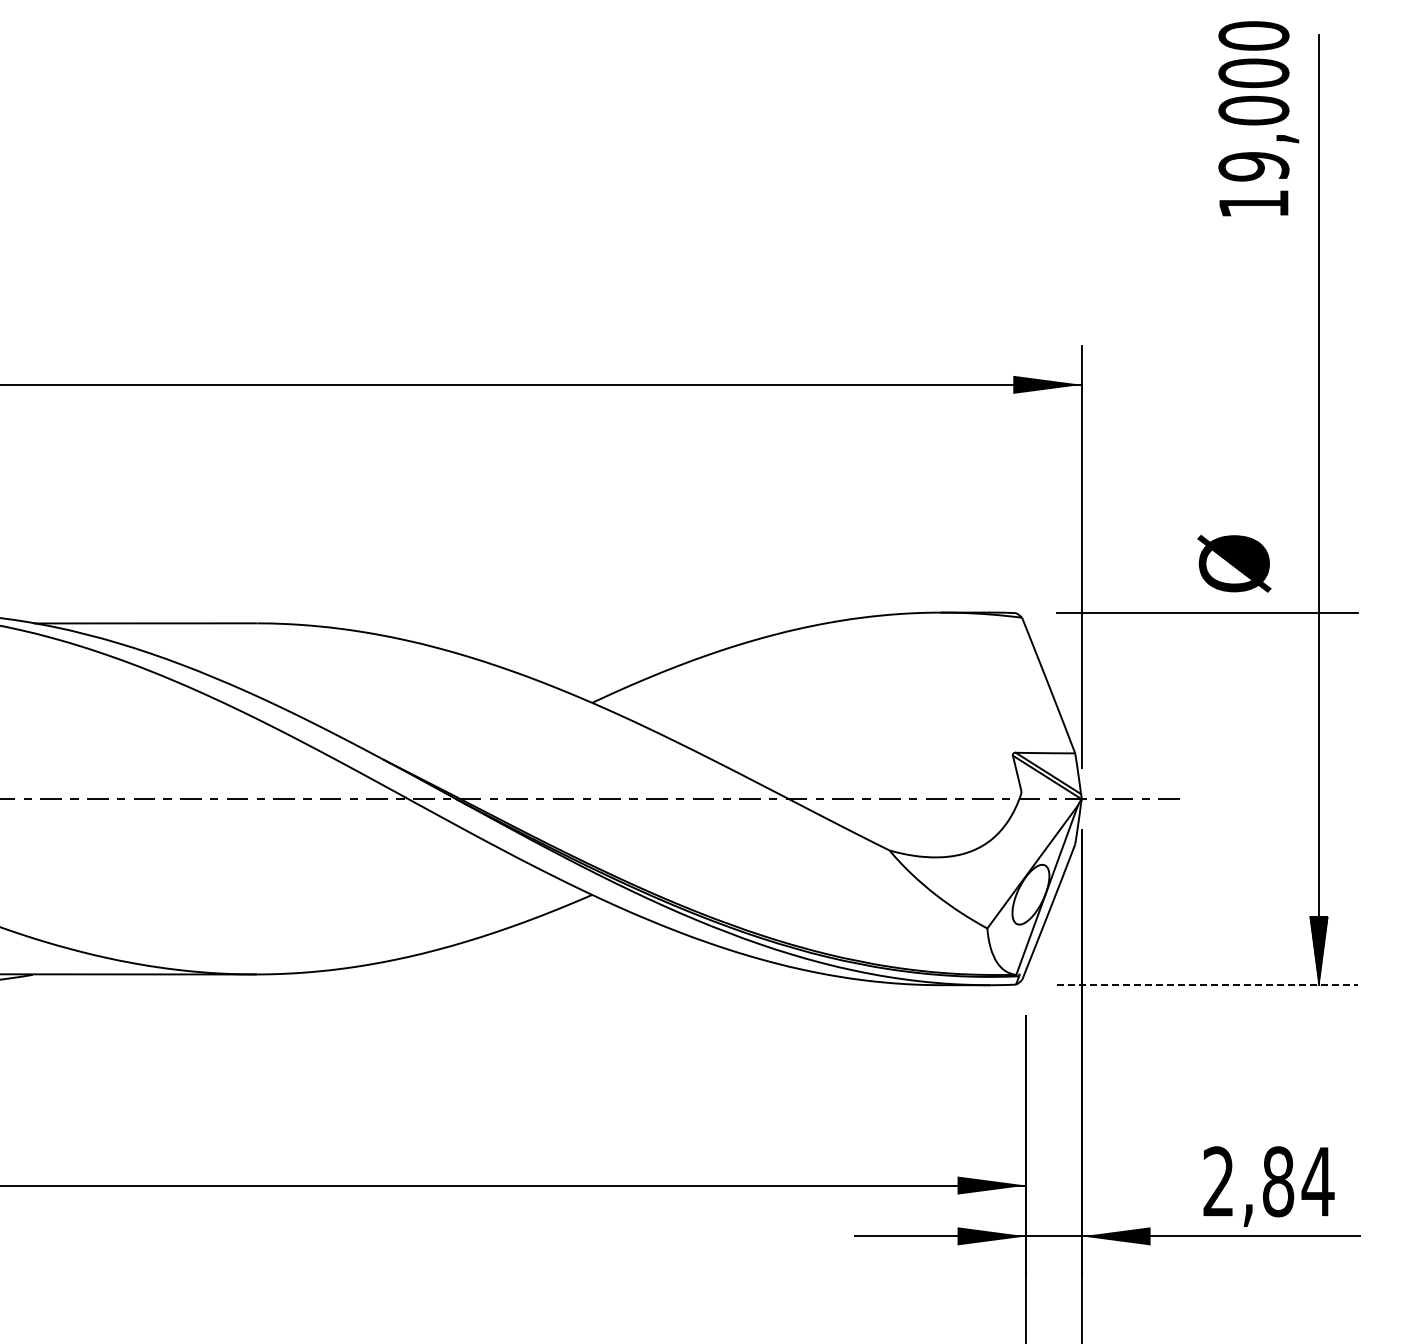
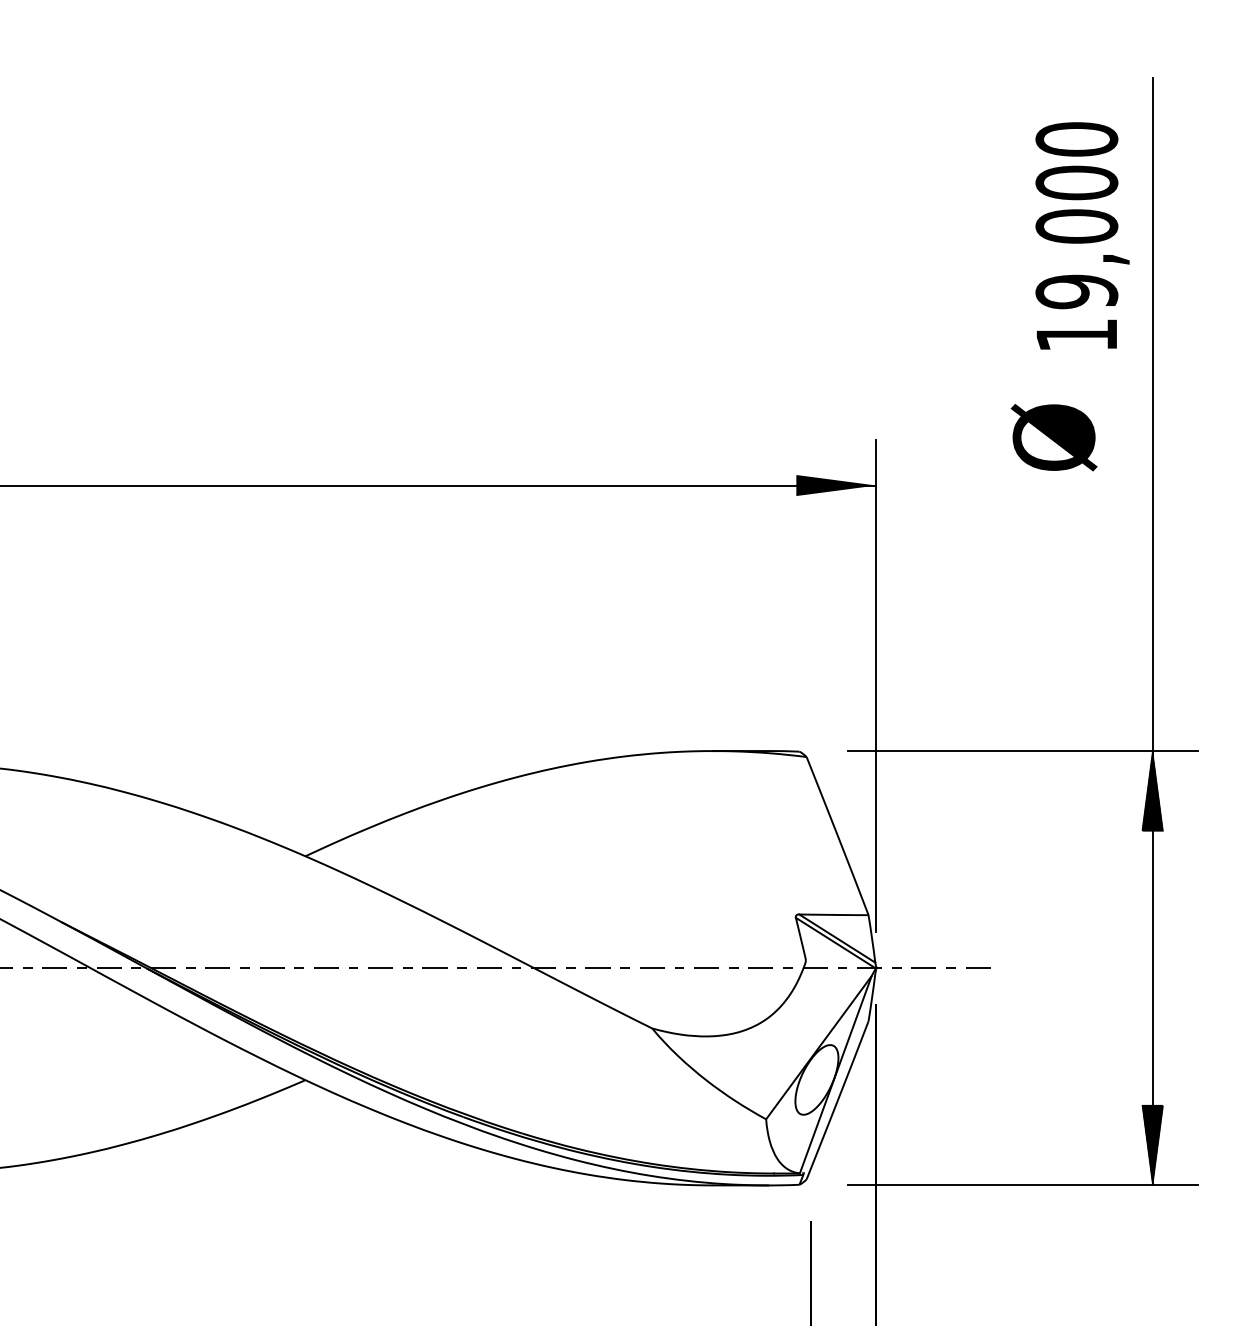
text: (1258, 118) -> (1082, 235), moved
text: (1234, 563) -> (1054, 437), moved
hatch: (1318, 646) -> (1152, 790), added
line: (1208, 985) -> (1023, 1185), dashed -> solid

